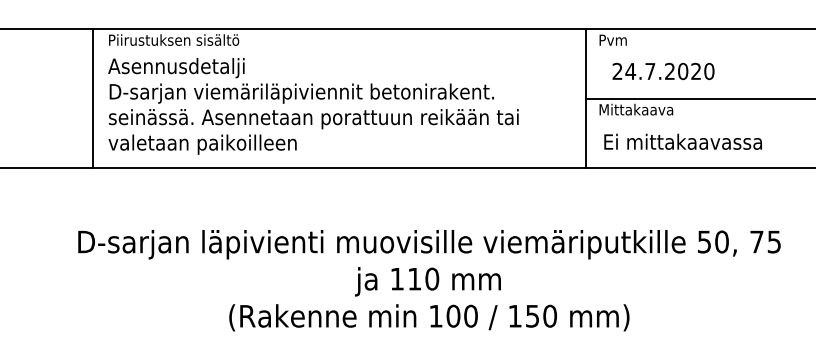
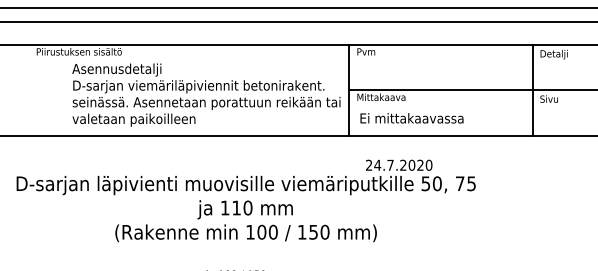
text: (664, 70) -> (399, 164), moved
line: (93, 97) -> (26, 89), removed
text: (313, 105) -> (206, 94), moved

